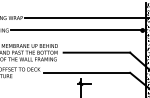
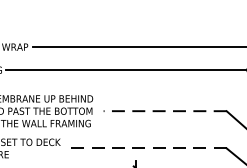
line: (96, 52) -> (164, 110), solid -> dashed
line: (87, 72) -> (147, 147), solid -> dashed

